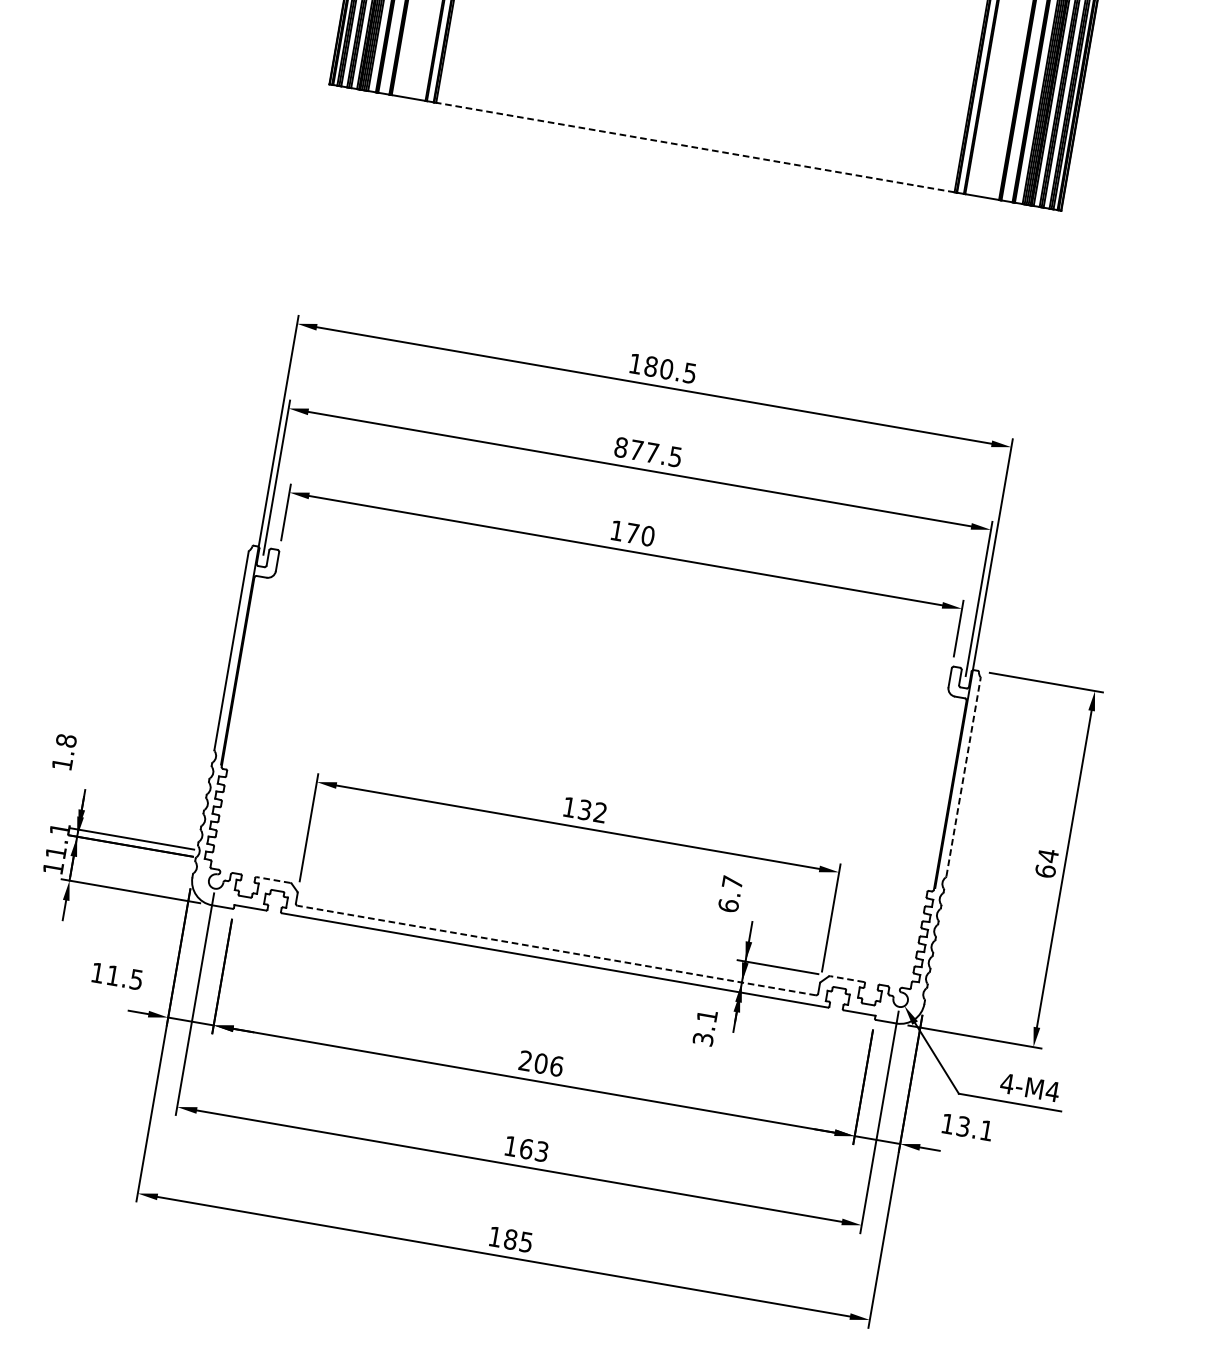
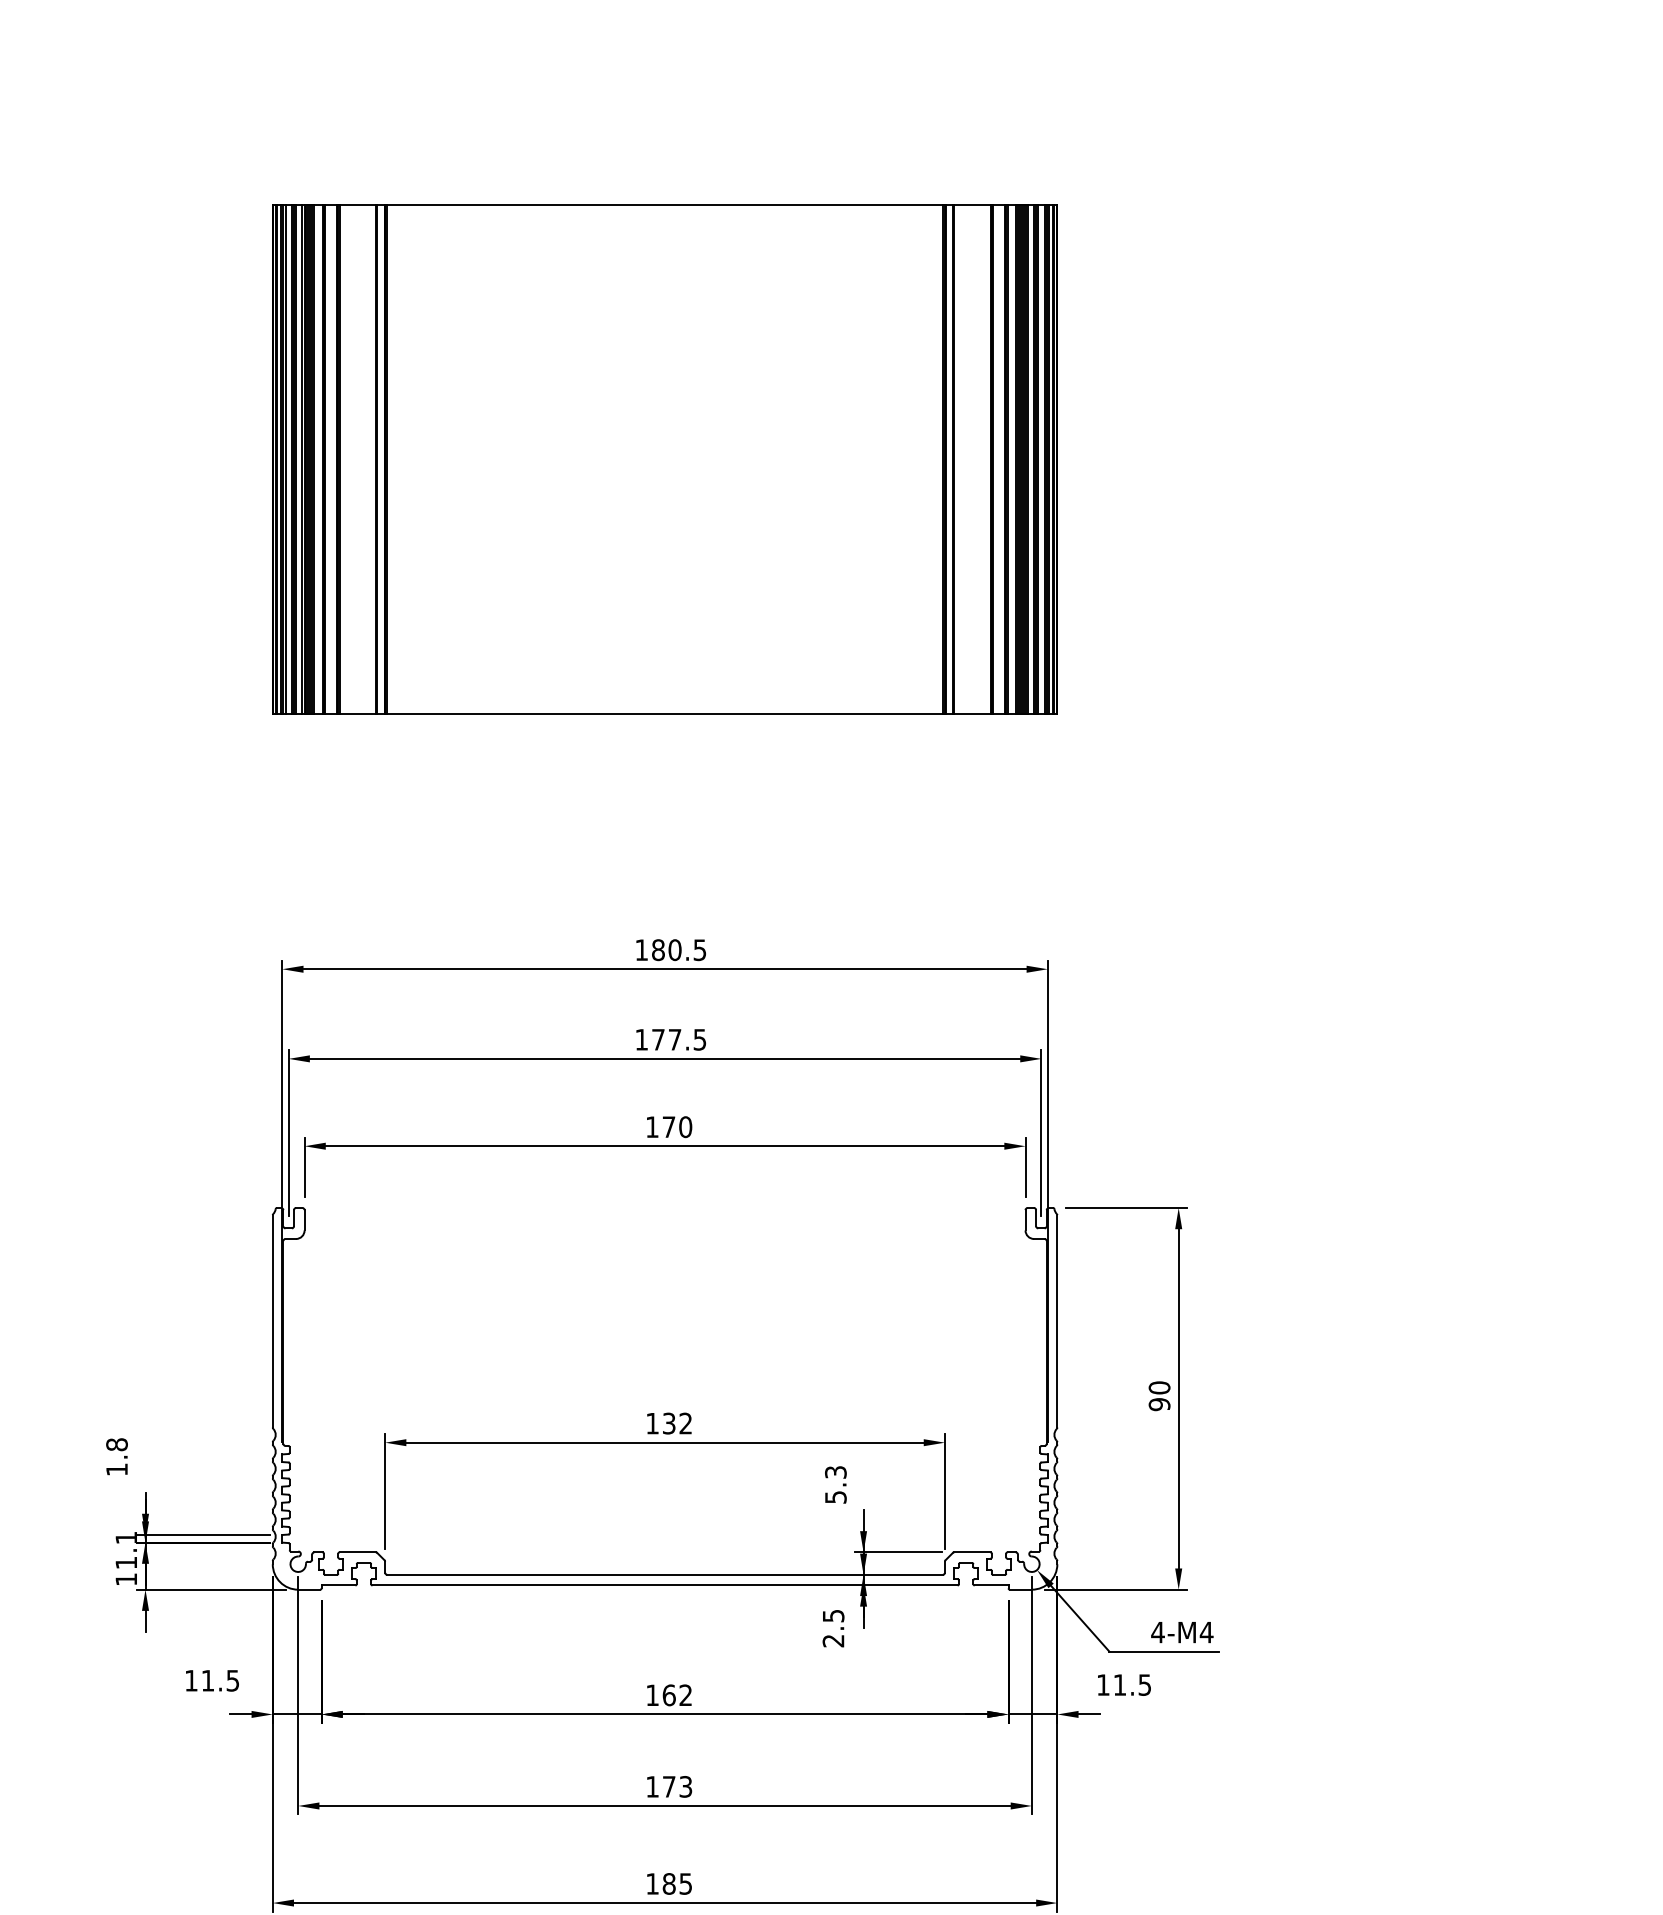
line: (695, 147) -> (665, 714), dashed -> solid
text: (621, 447) -> (641, 1039), 877.5 -> 177.5
line: (963, 776) -> (1057, 1320), dashed -> solid
text: (1046, 863) -> (1159, 1396), 64 -> 90
line: (273, 880) -> (357, 1552), dashed -> solid
text: (730, 893) -> (835, 1484), 6.7 -> 5.3
line: (557, 950) -> (665, 1574), dashed -> solid
line: (846, 979) -> (971, 1552), dashed -> solid
text: (705, 1027) -> (833, 1628), 3.1 -> 2.5
text: (541, 1063) -> (669, 1695), 206 -> 162
text: (974, 1128) -> (1131, 1684), 13.1 -> 11.5
text: (525, 1148) -> (668, 1786), 163 -> 173

